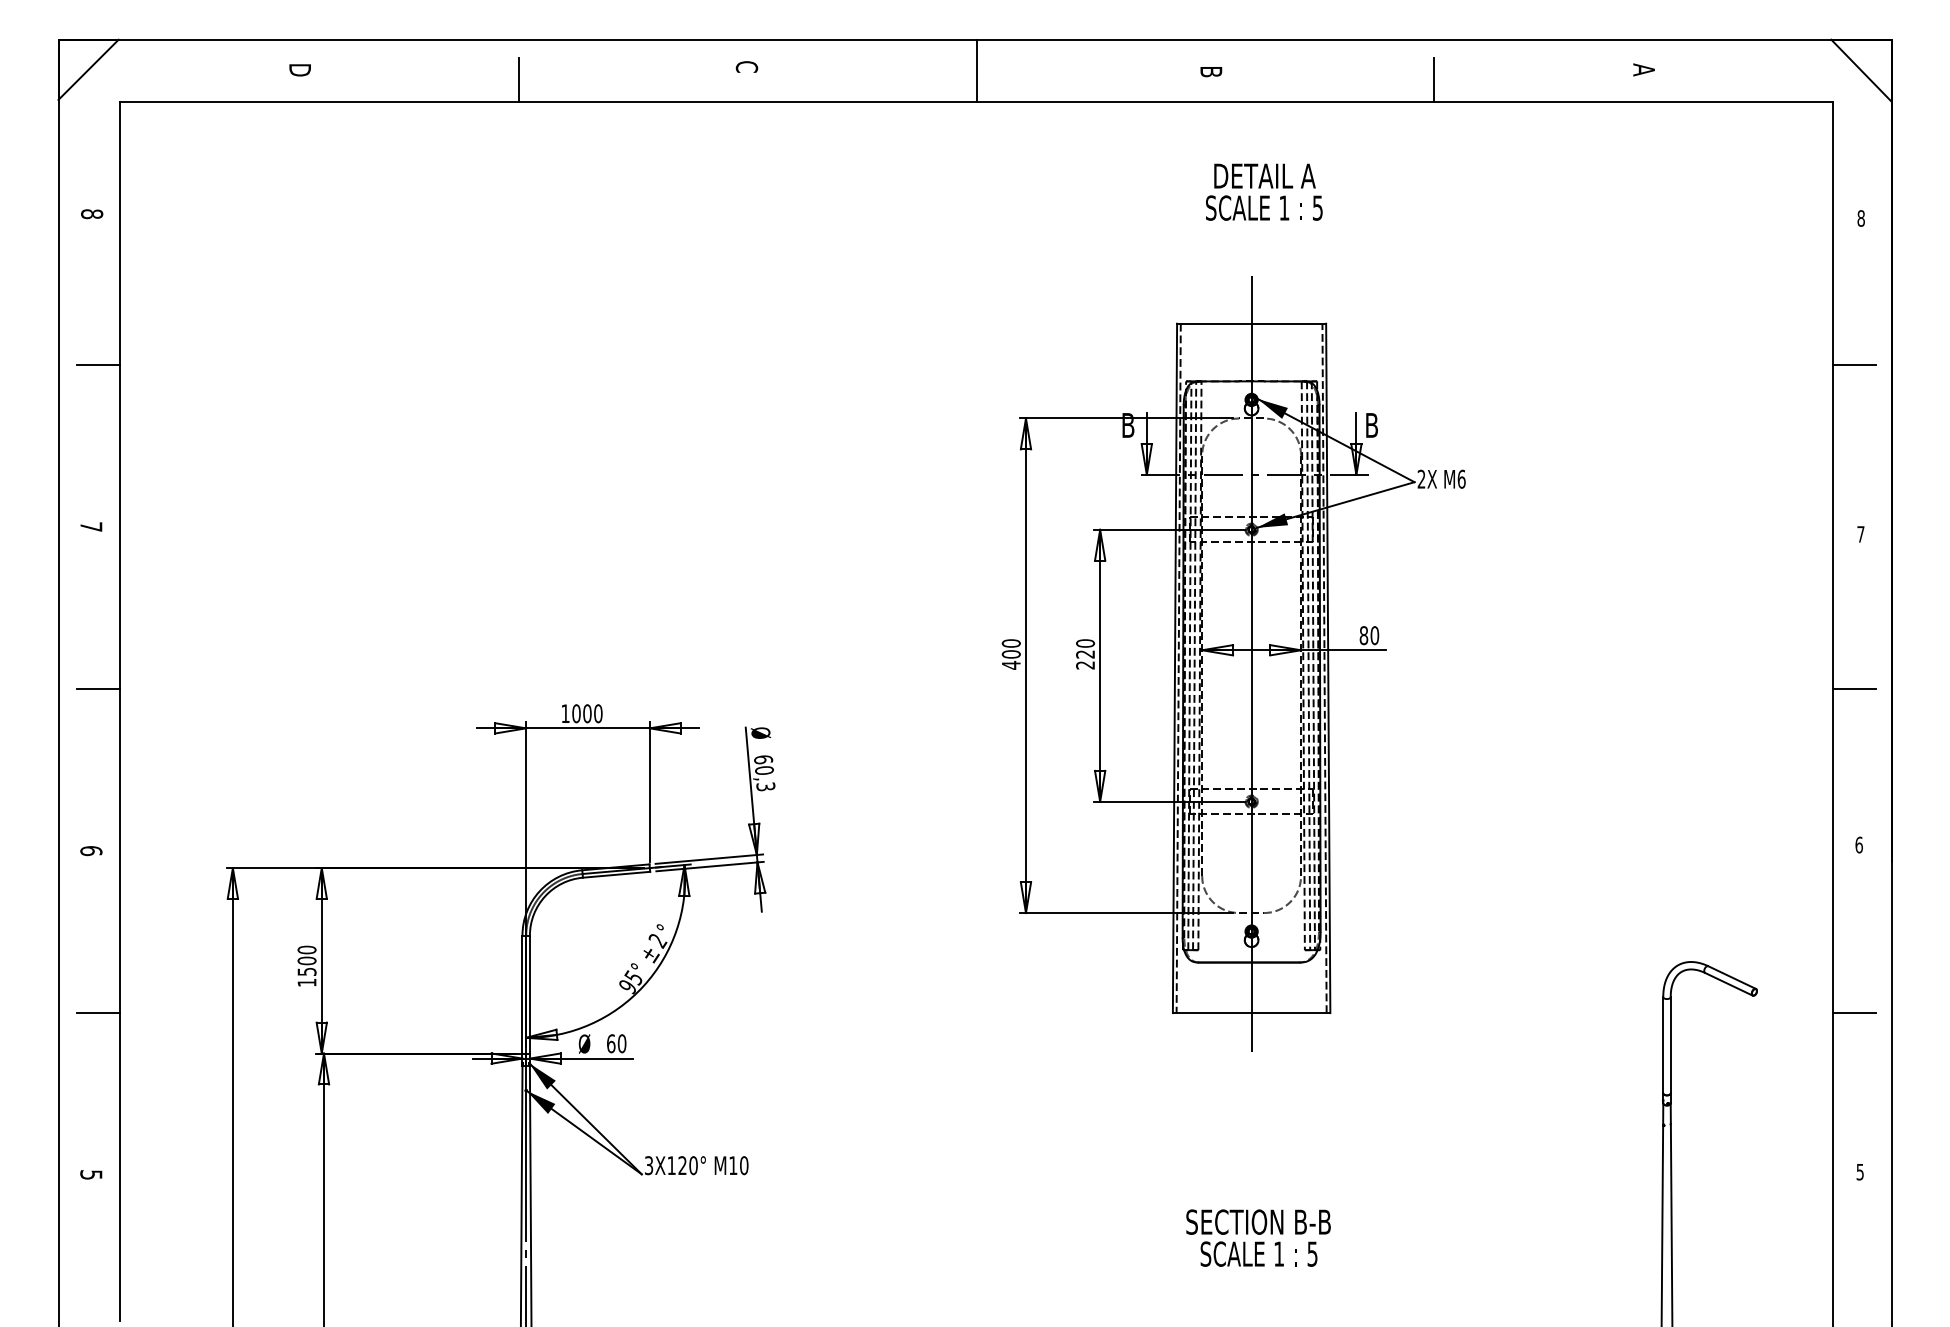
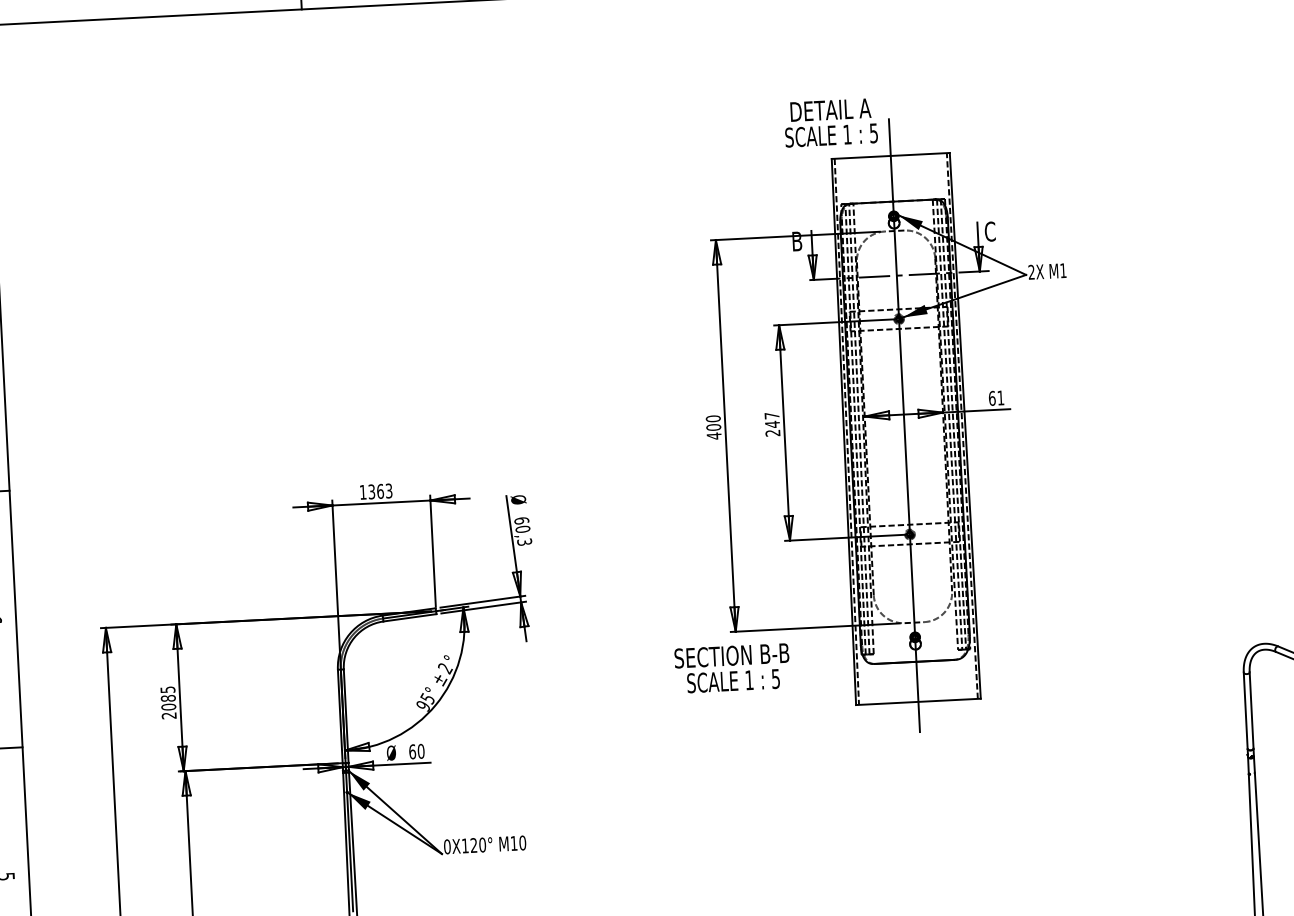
text: (1264, 191) -> (831, 122), moved
text: (1371, 425) -> (989, 231), B -> C
text: (1461, 478) -> (1063, 270), M6 -> M1
text: (1369, 635) -> (996, 398), 80 -> 61
text: (1085, 648) -> (772, 419), 220 -> 247
text: (587, 713) -> (380, 491), 1000 -> 1363
text: (306, 965) -> (168, 702), 1500 -> 2085
text: (648, 1165) -> (446, 846), 3X120° -> 0X120°
text: (1258, 1237) -> (732, 667), moved

